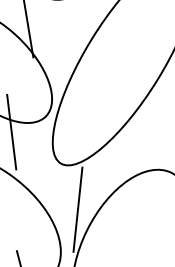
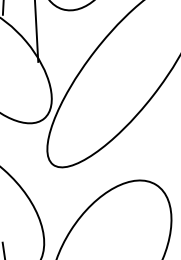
line: (10, 131) -> (9, 129), removed
line: (77, 209) -> (64, 209), removed

